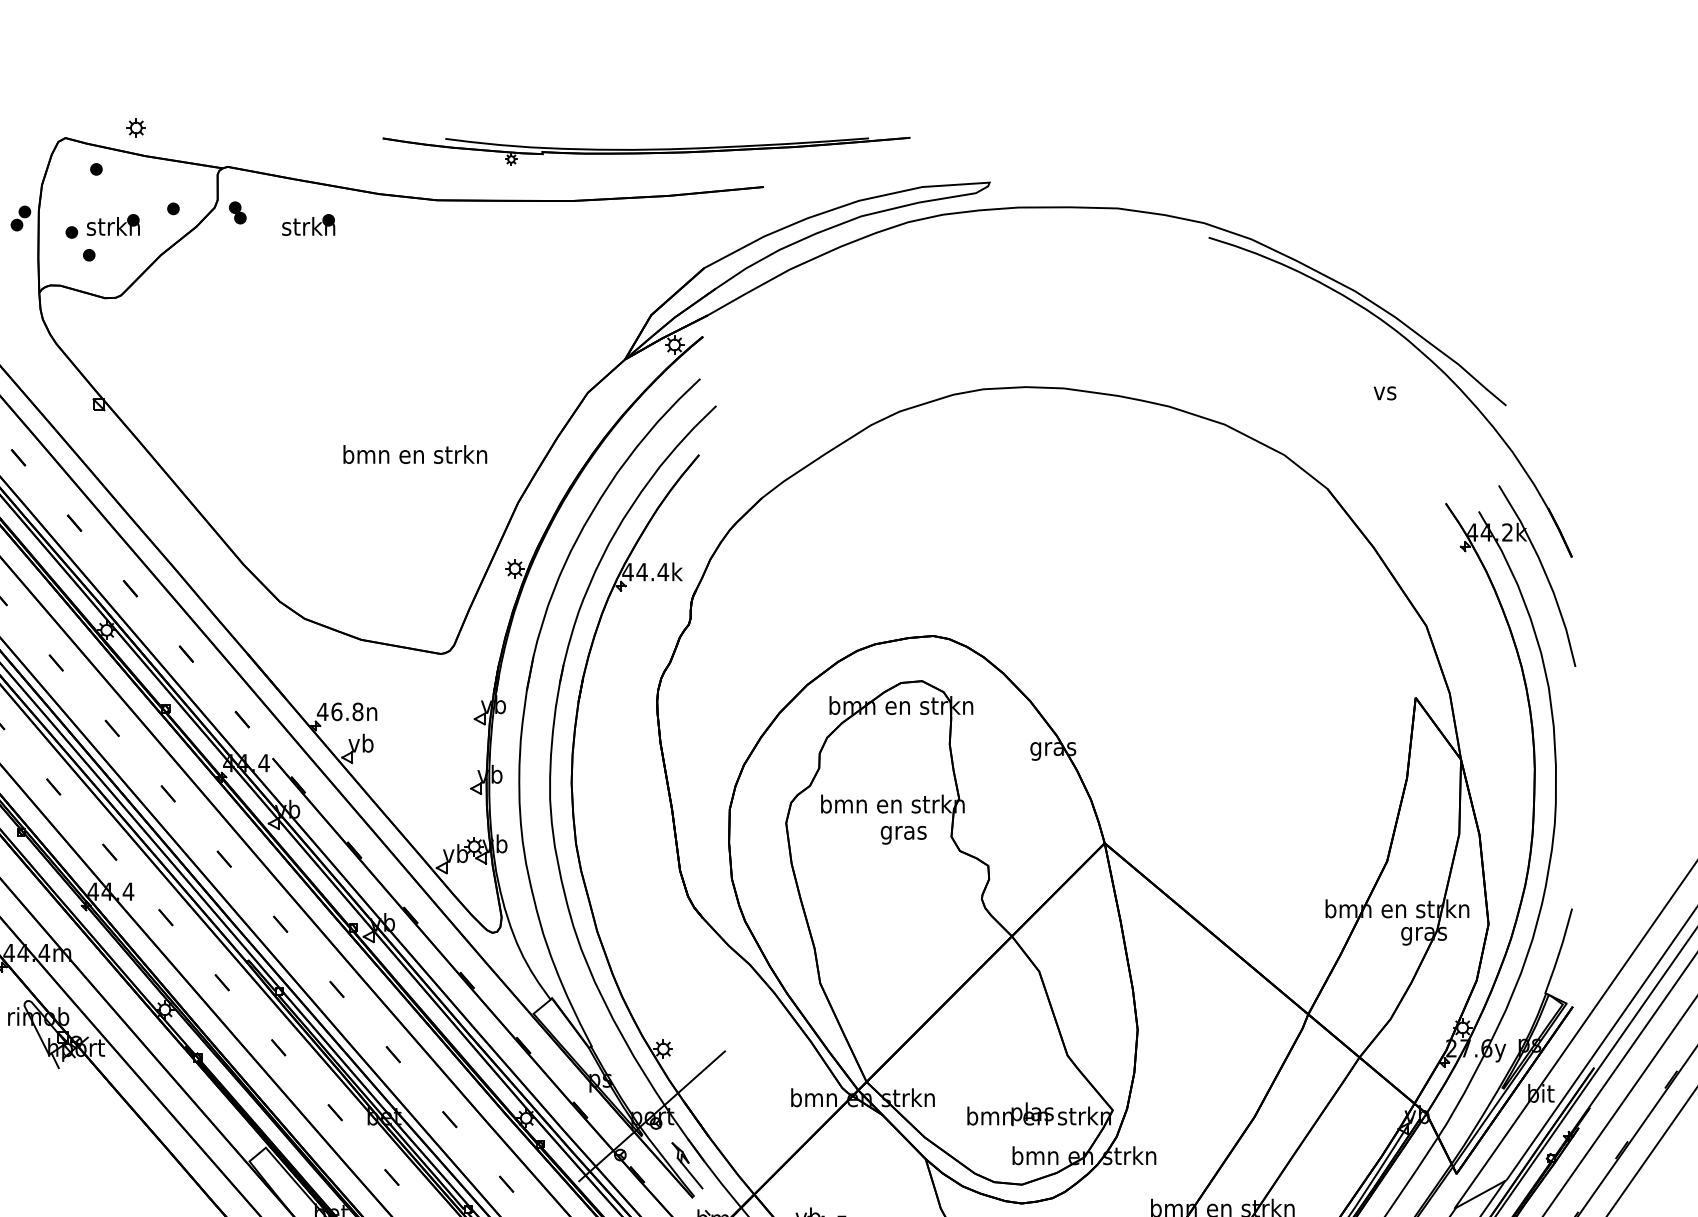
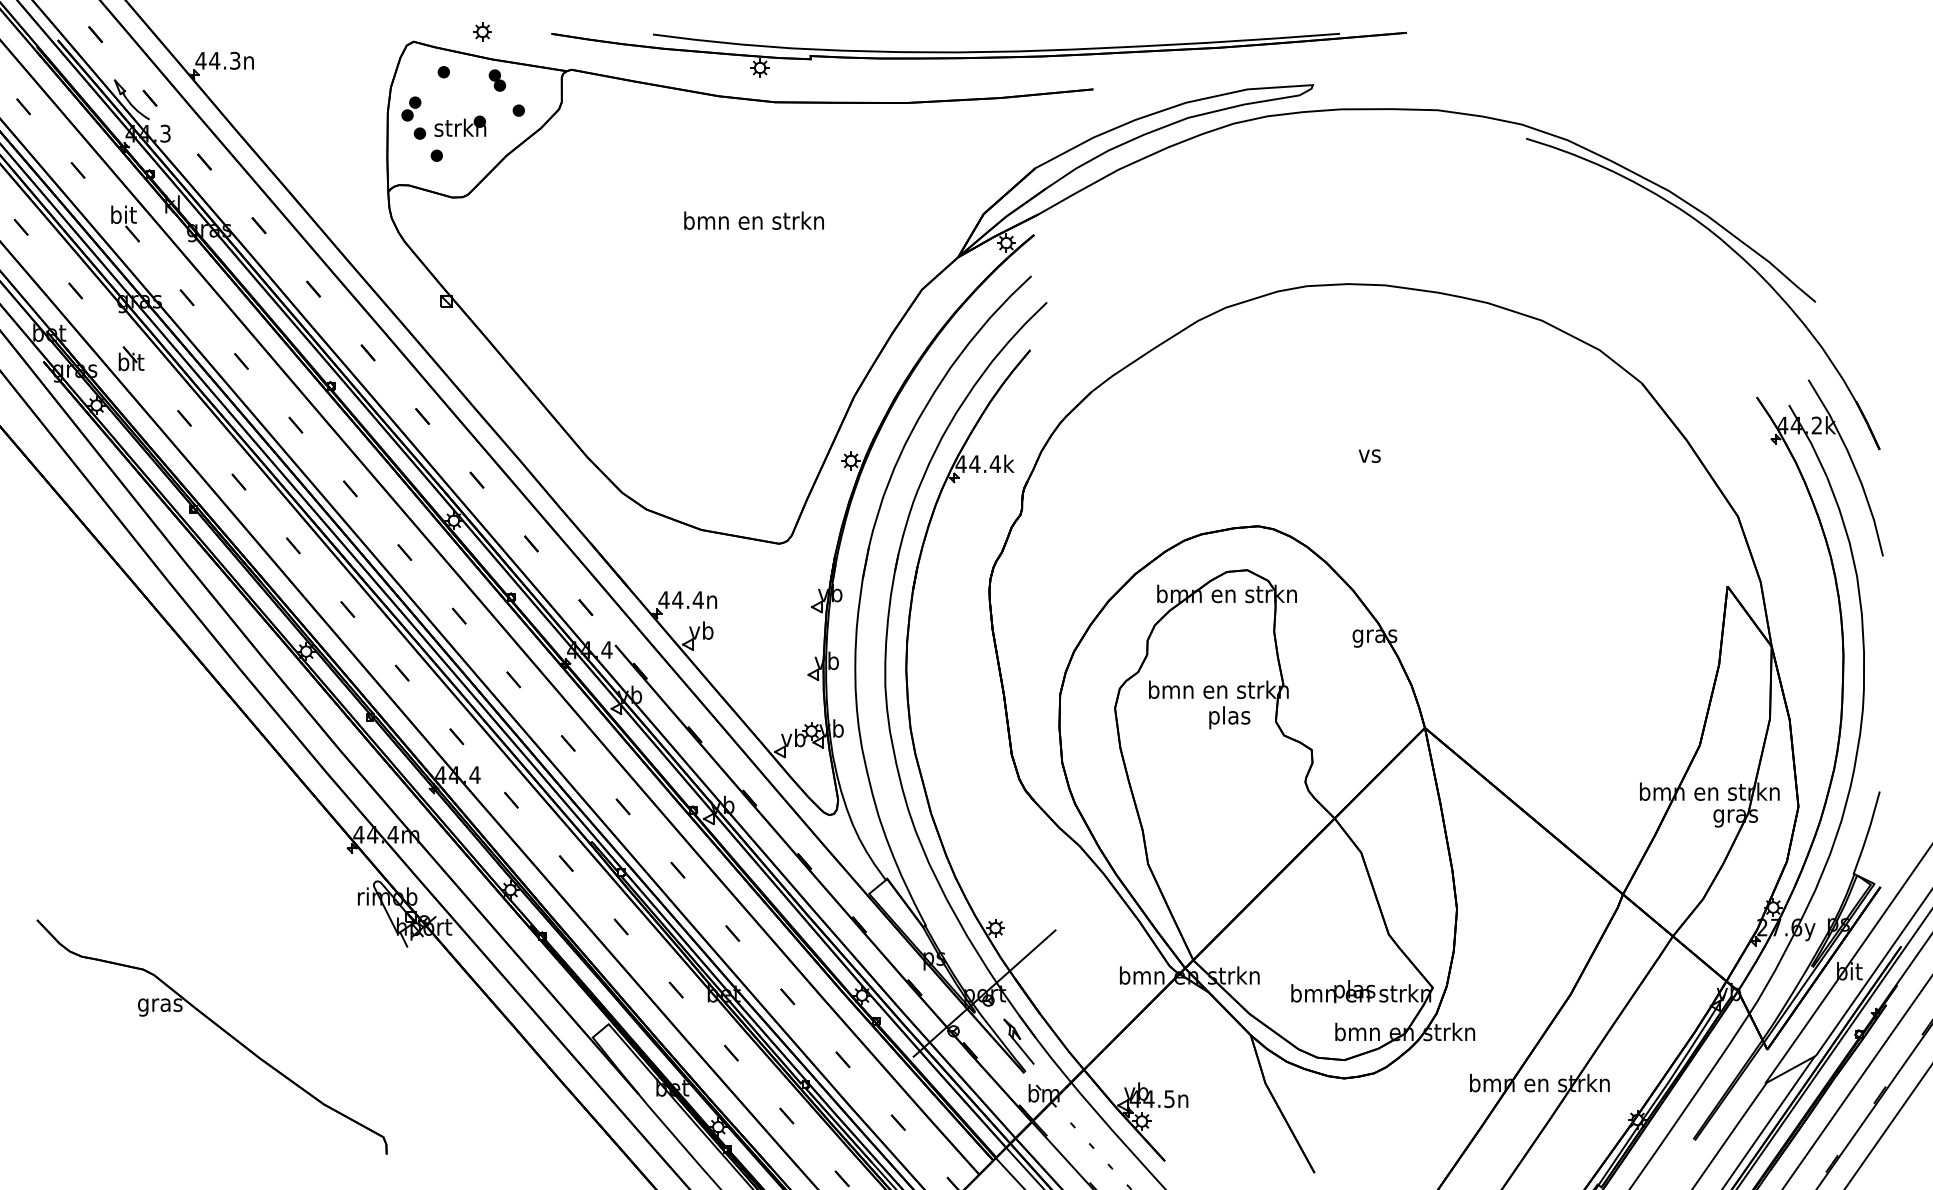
part: (645, 151) -> (978, 54), size x1.67
part: (237, 212) -> (497, 80), moved
part: (21, 217) -> (411, 108), moved
part: (308, 224) -> (650, 125), removed
text: (1384, 392) -> (1369, 455), moved
text: (414, 454) -> (753, 220), moved
text: (346, 712) -> (687, 600), 46.8n -> 44.4n
text: (903, 832) -> (1229, 717), gras -> plas

